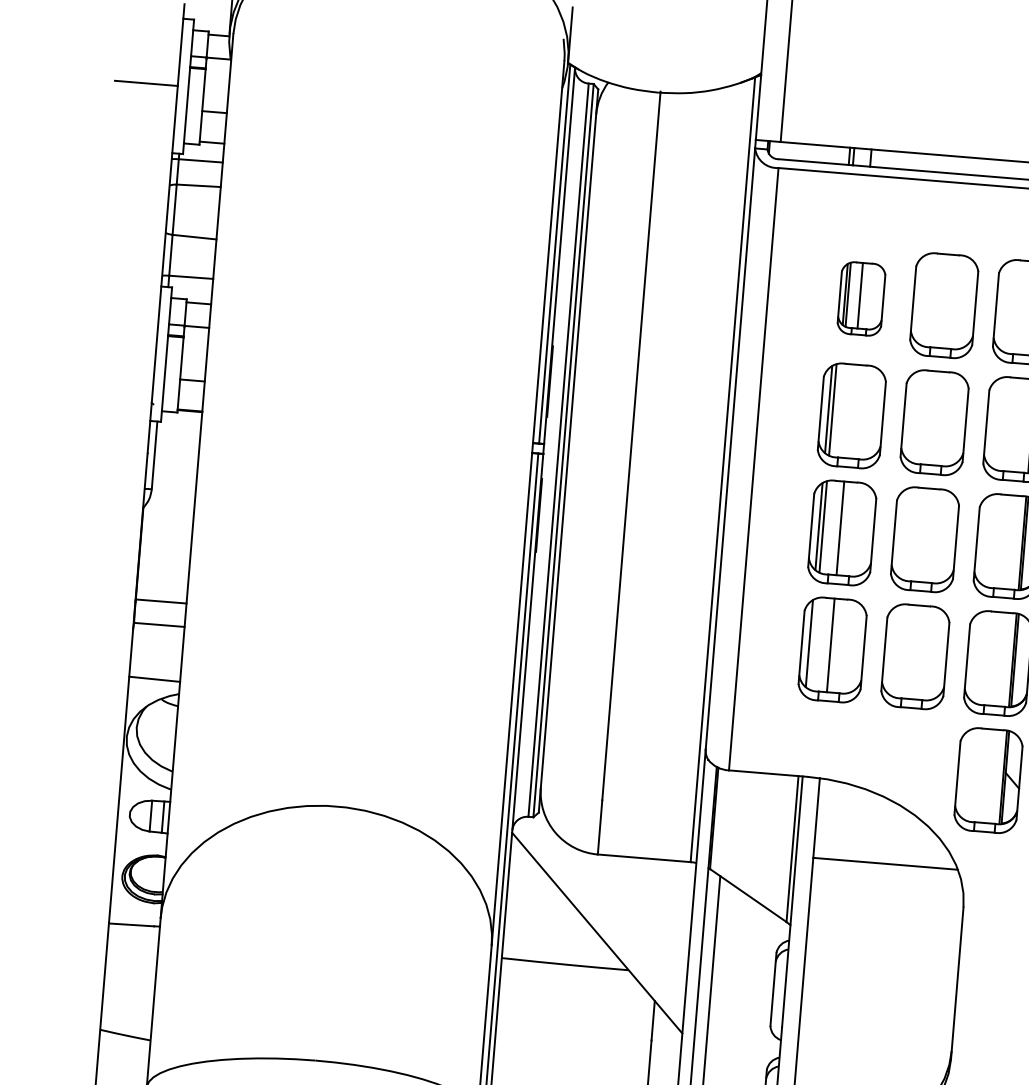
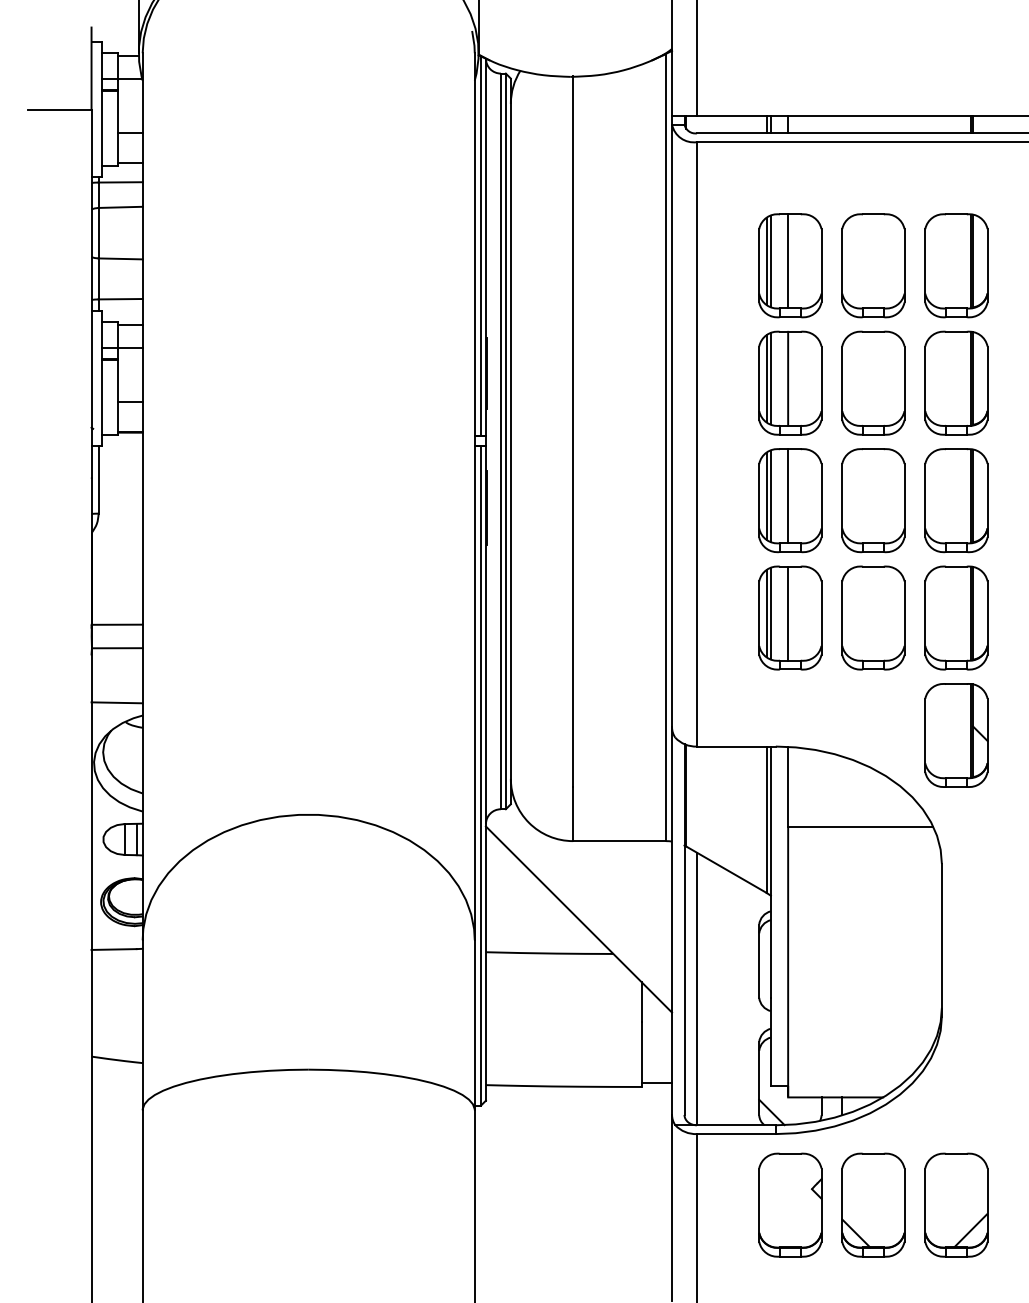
part: (861, 298) -> (790, 265), size x1.43
line: (850, 411) -> (788, 378), added
line: (813, 643) -> (770, 613), added

